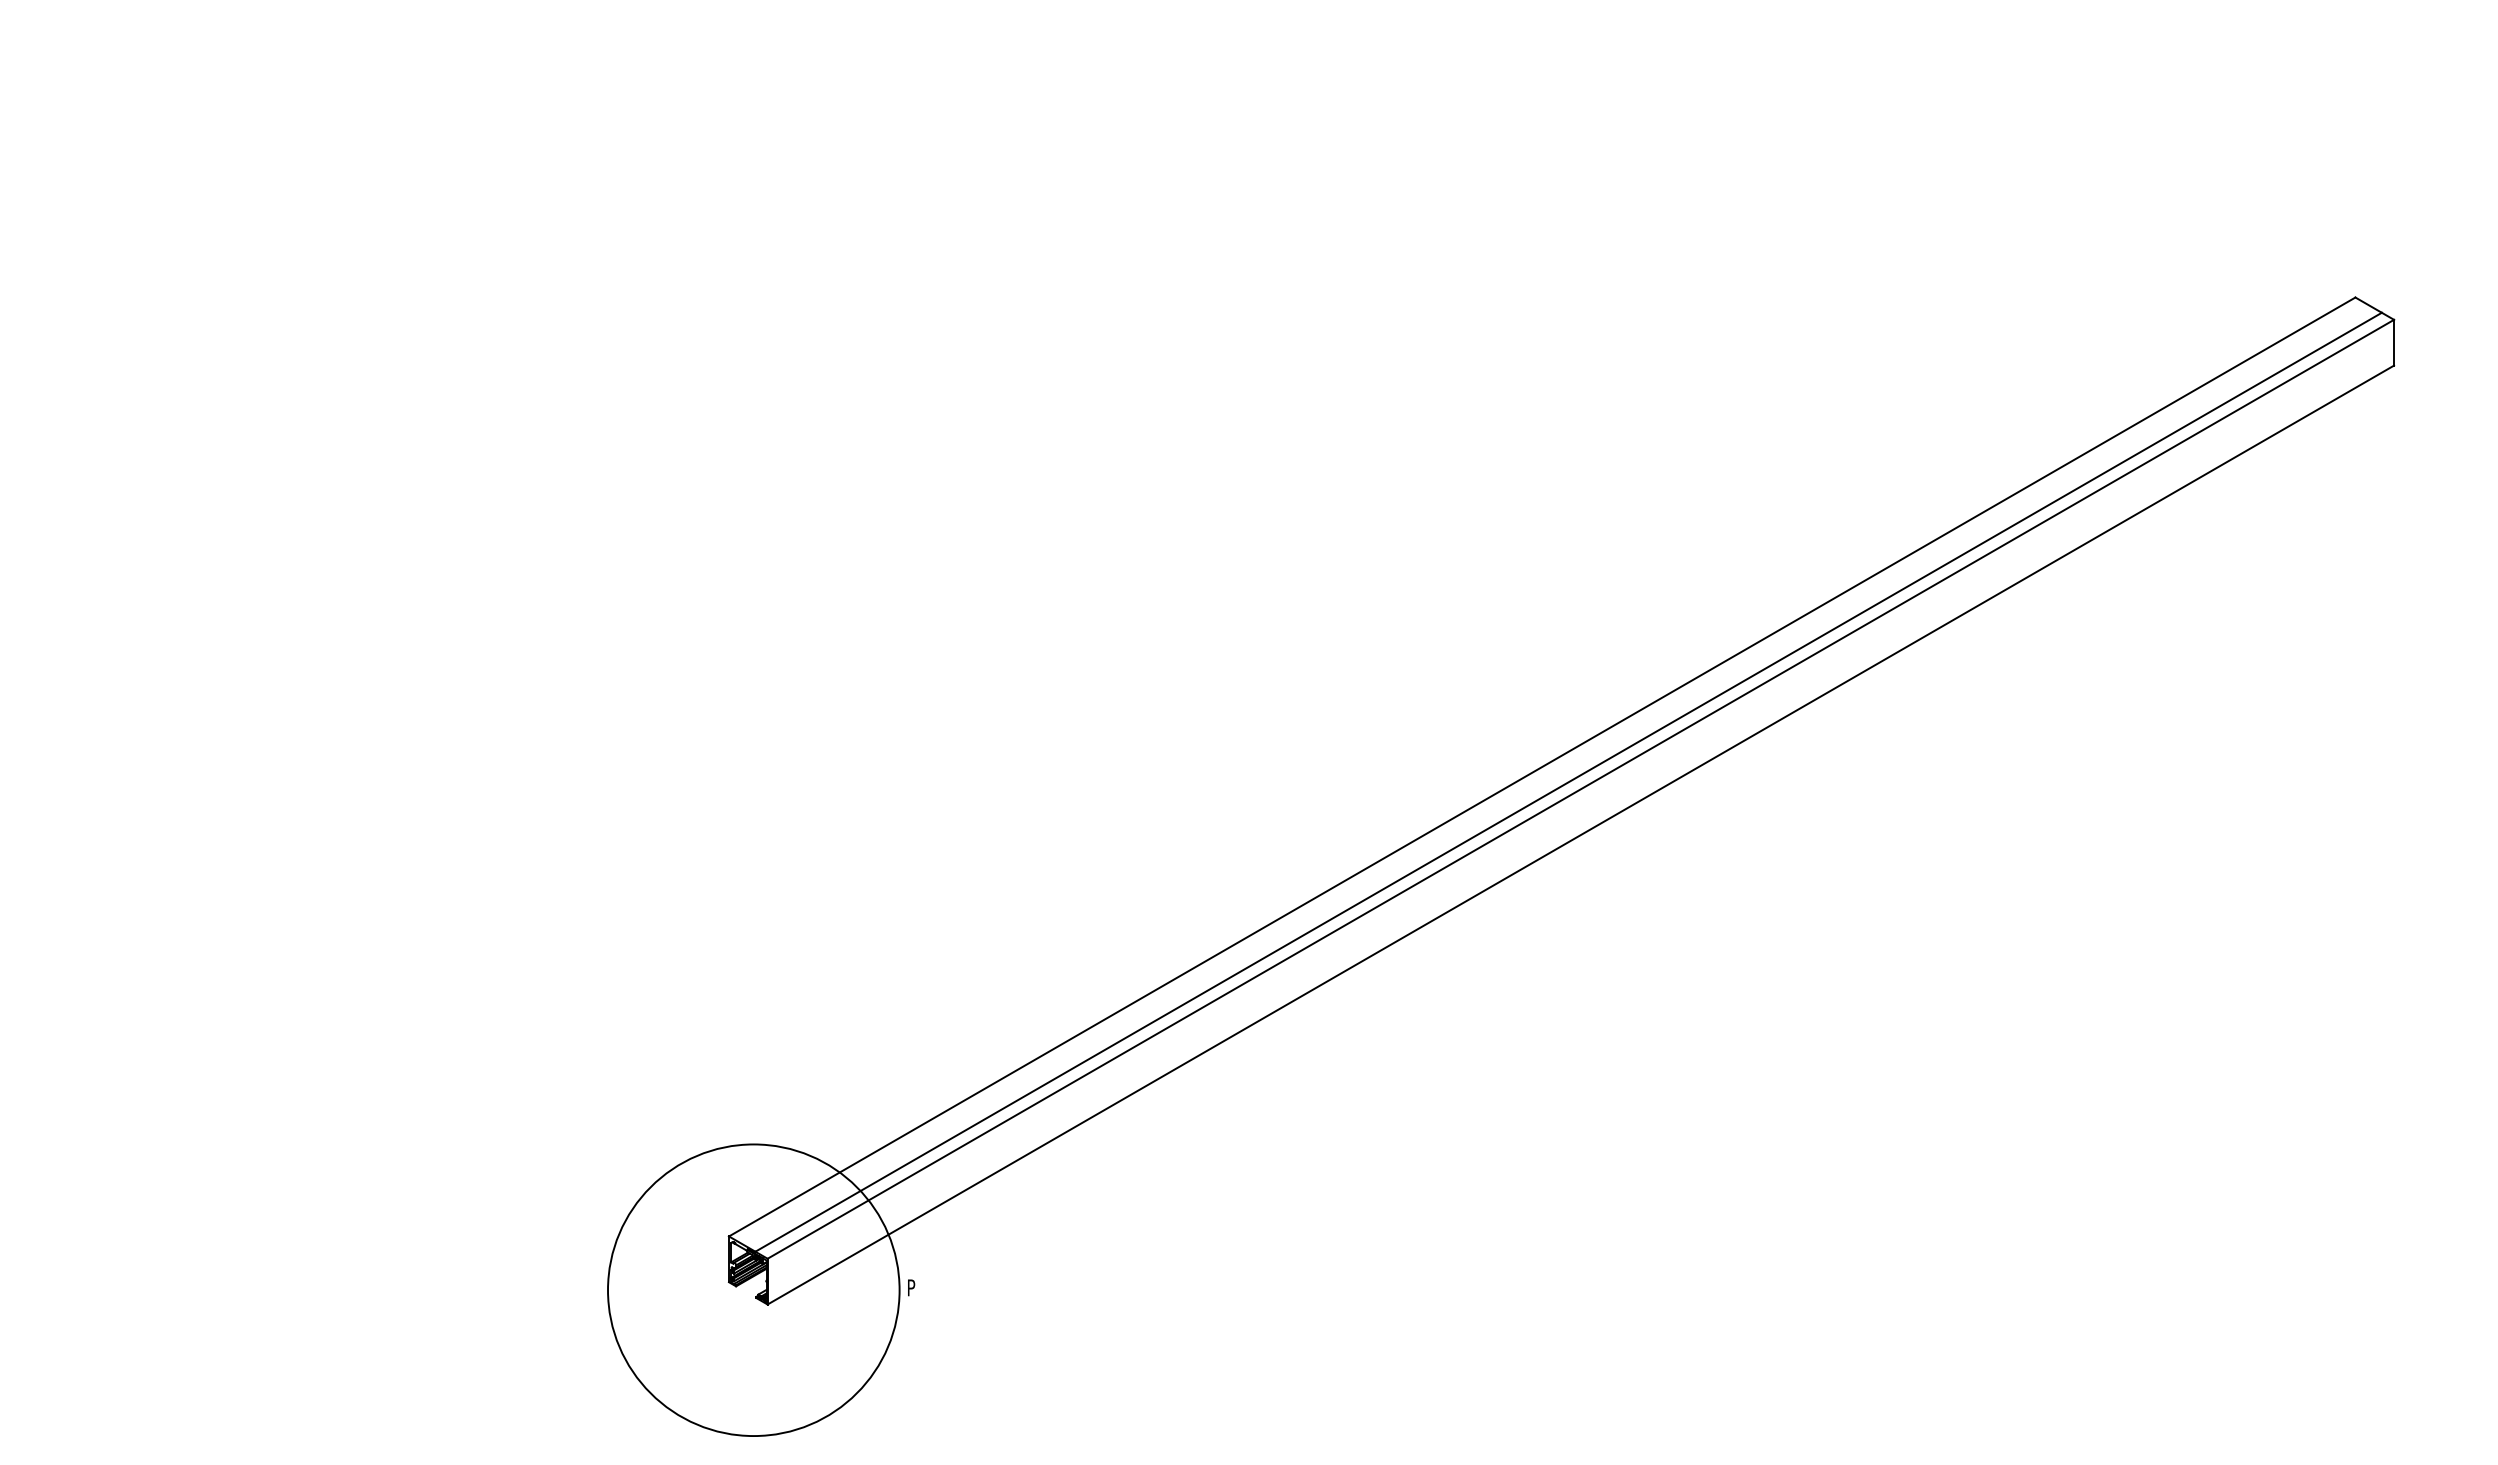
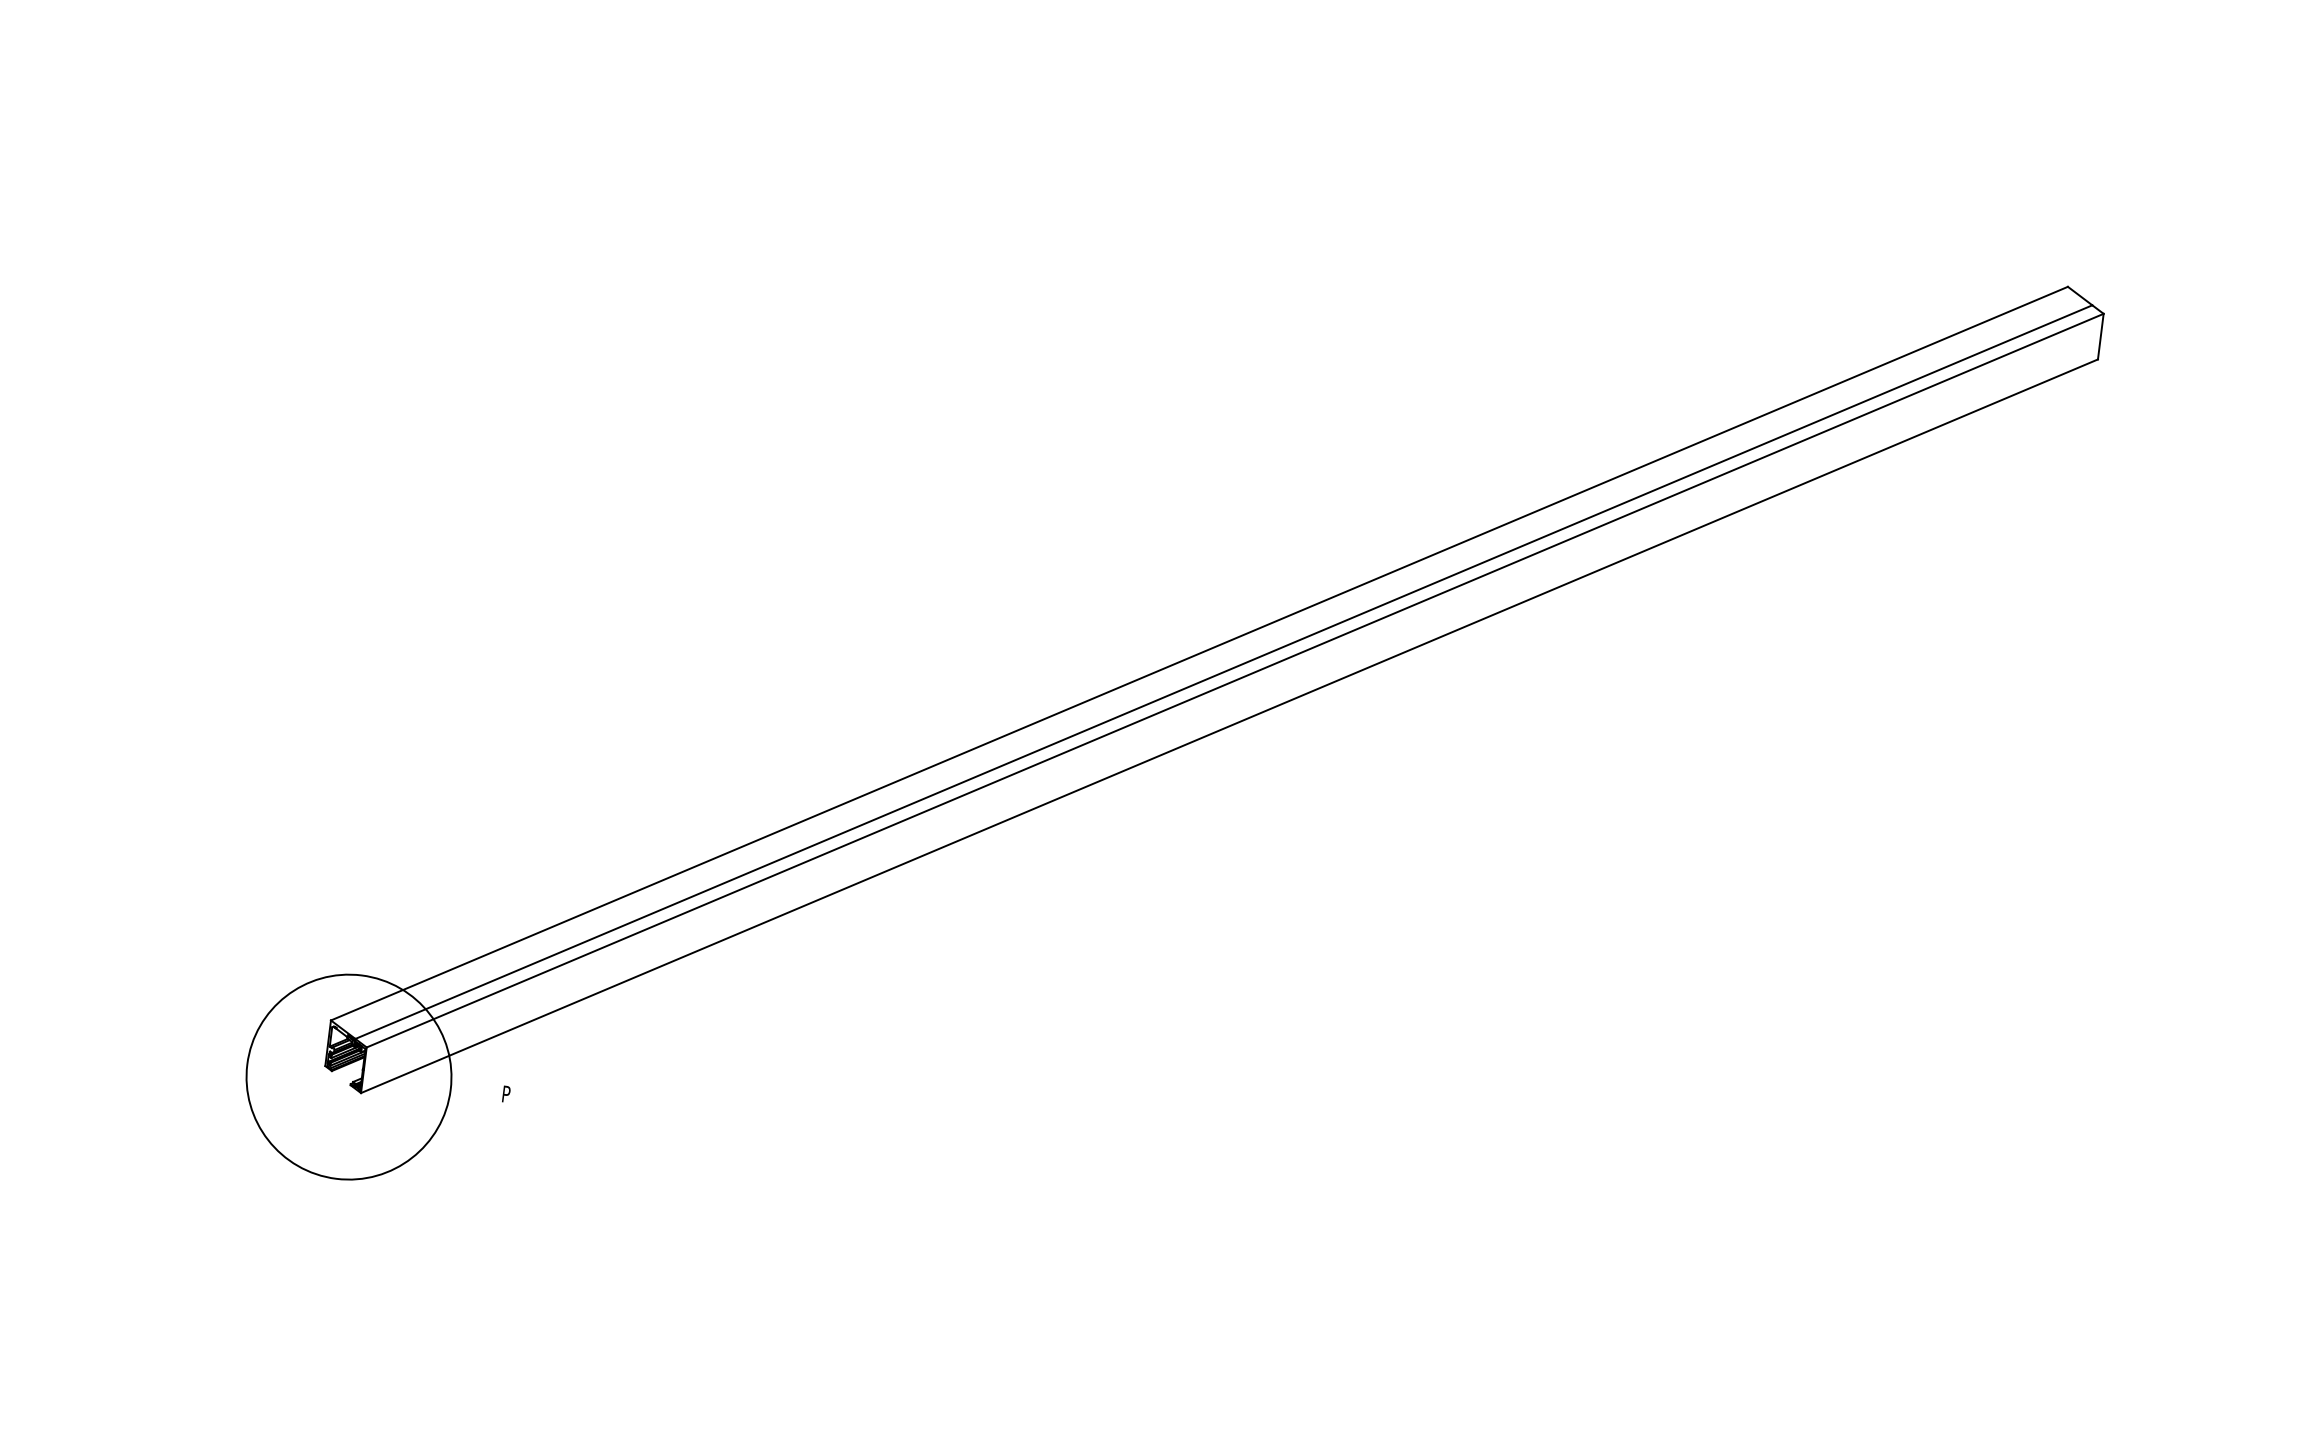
circle: (753, 1290) -> (348, 1077), size x0.7

